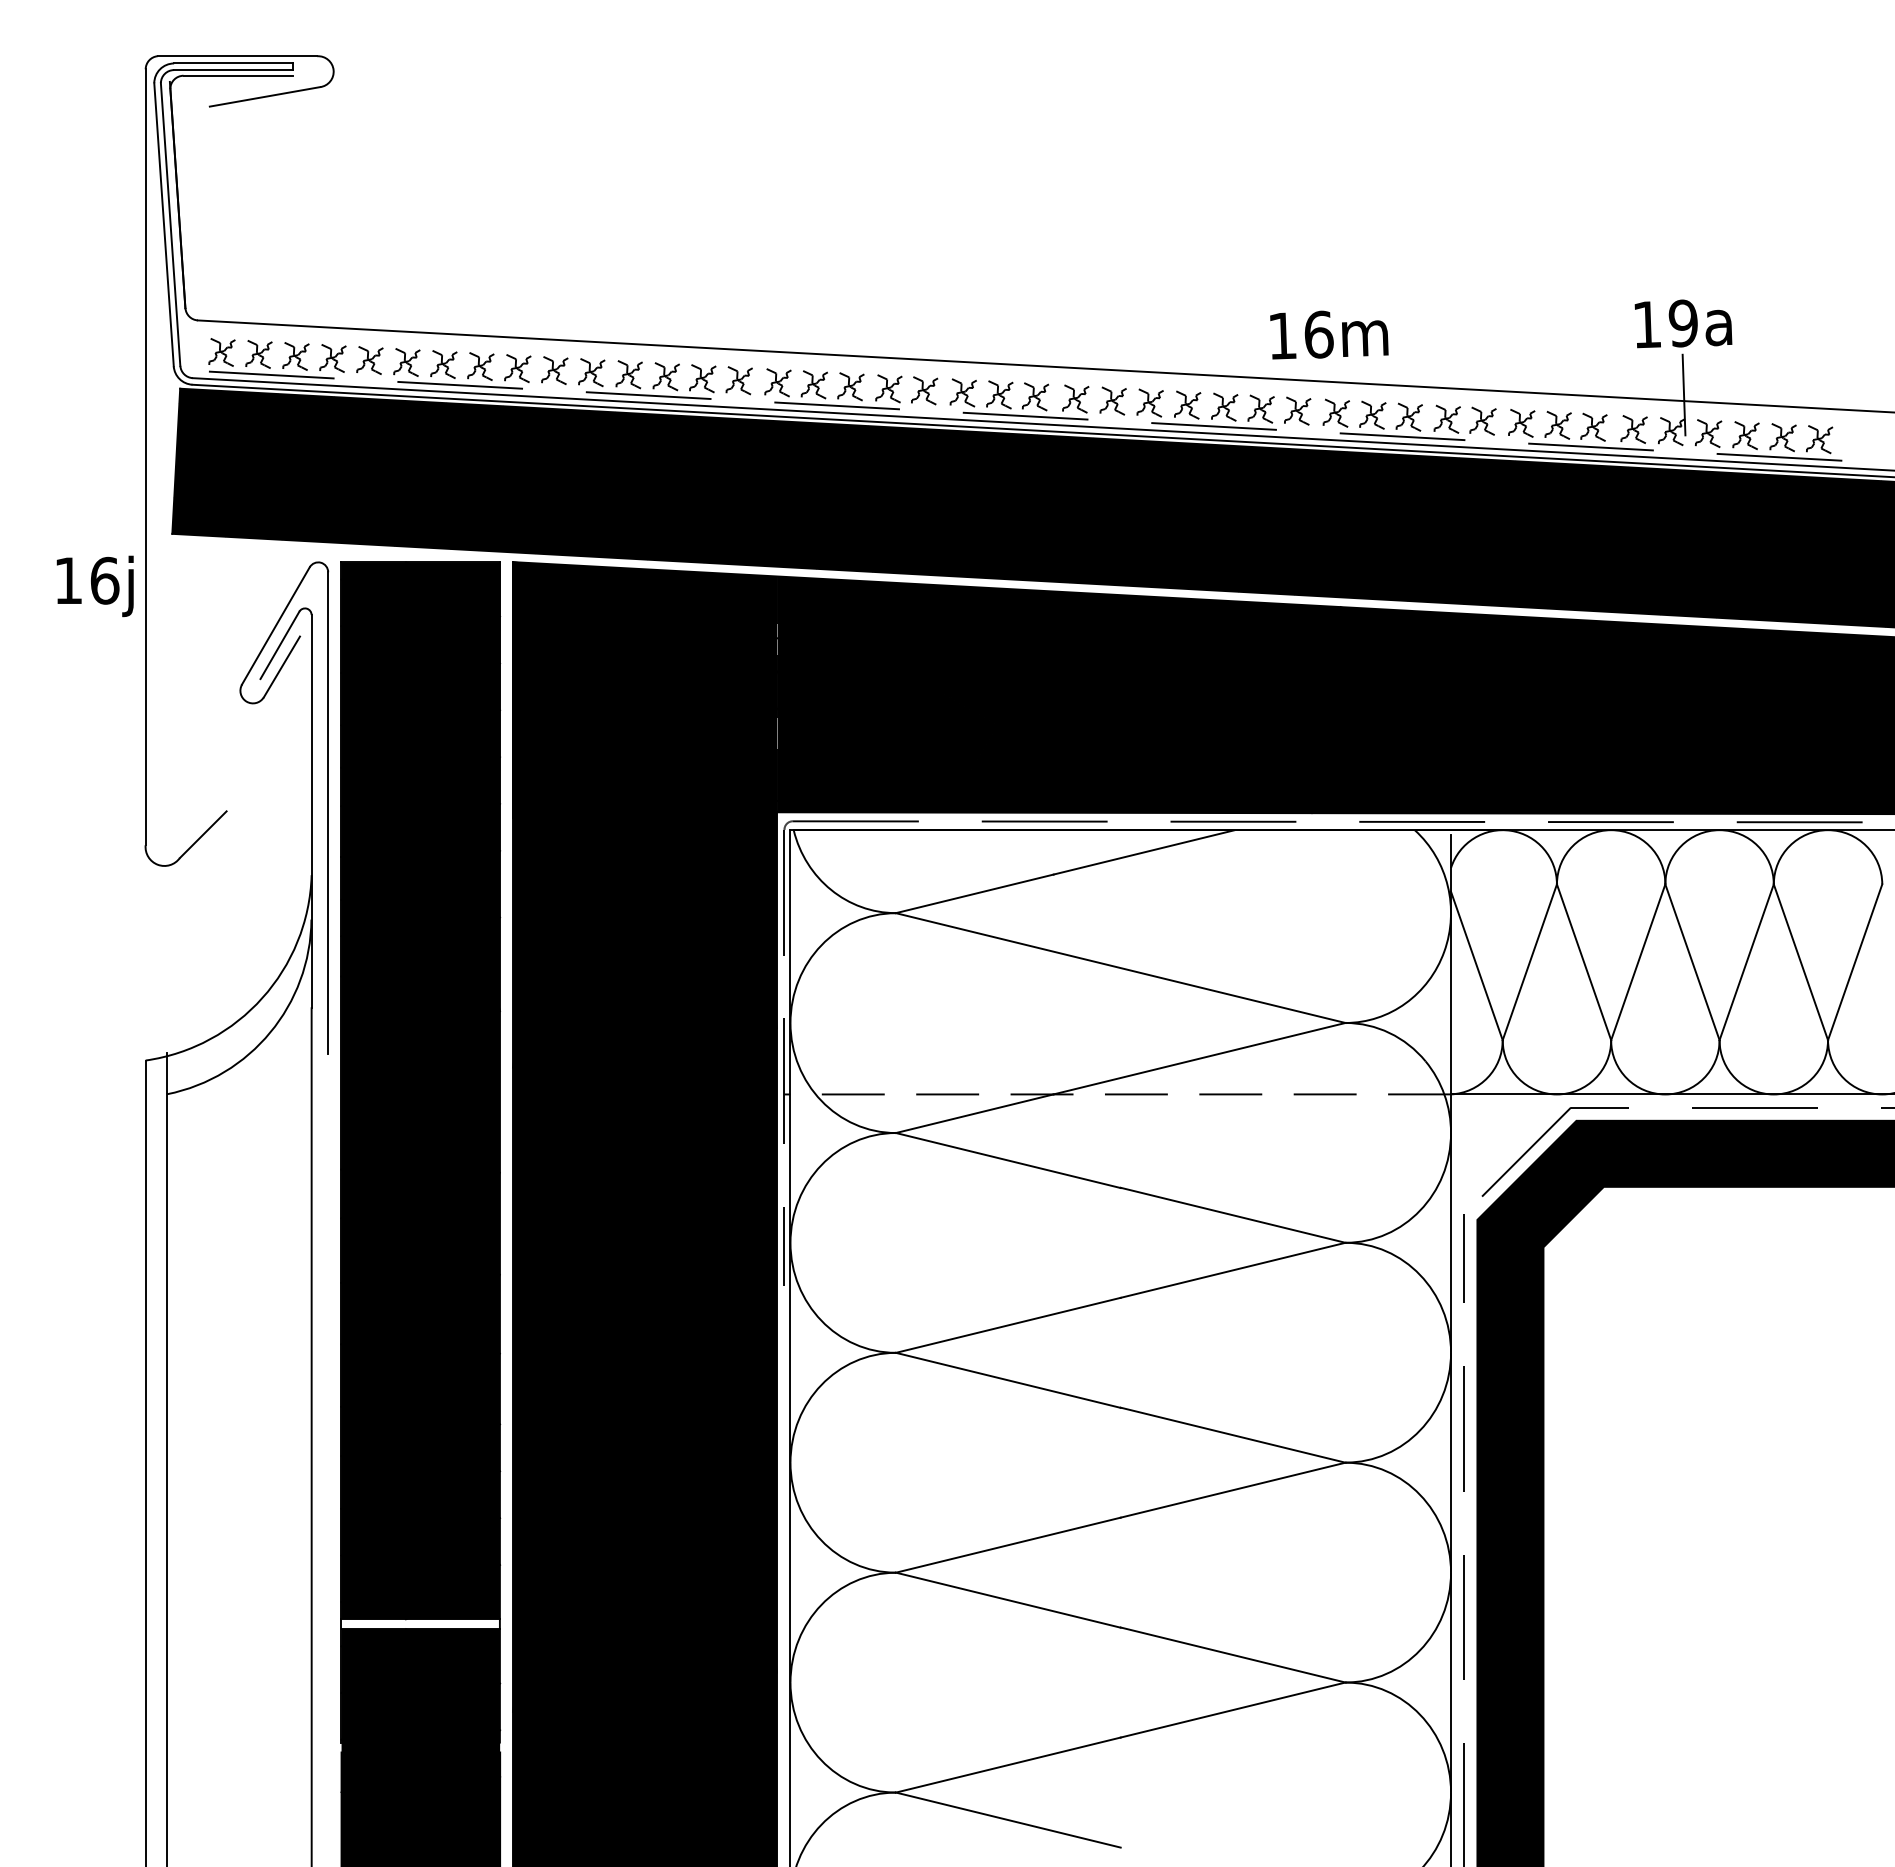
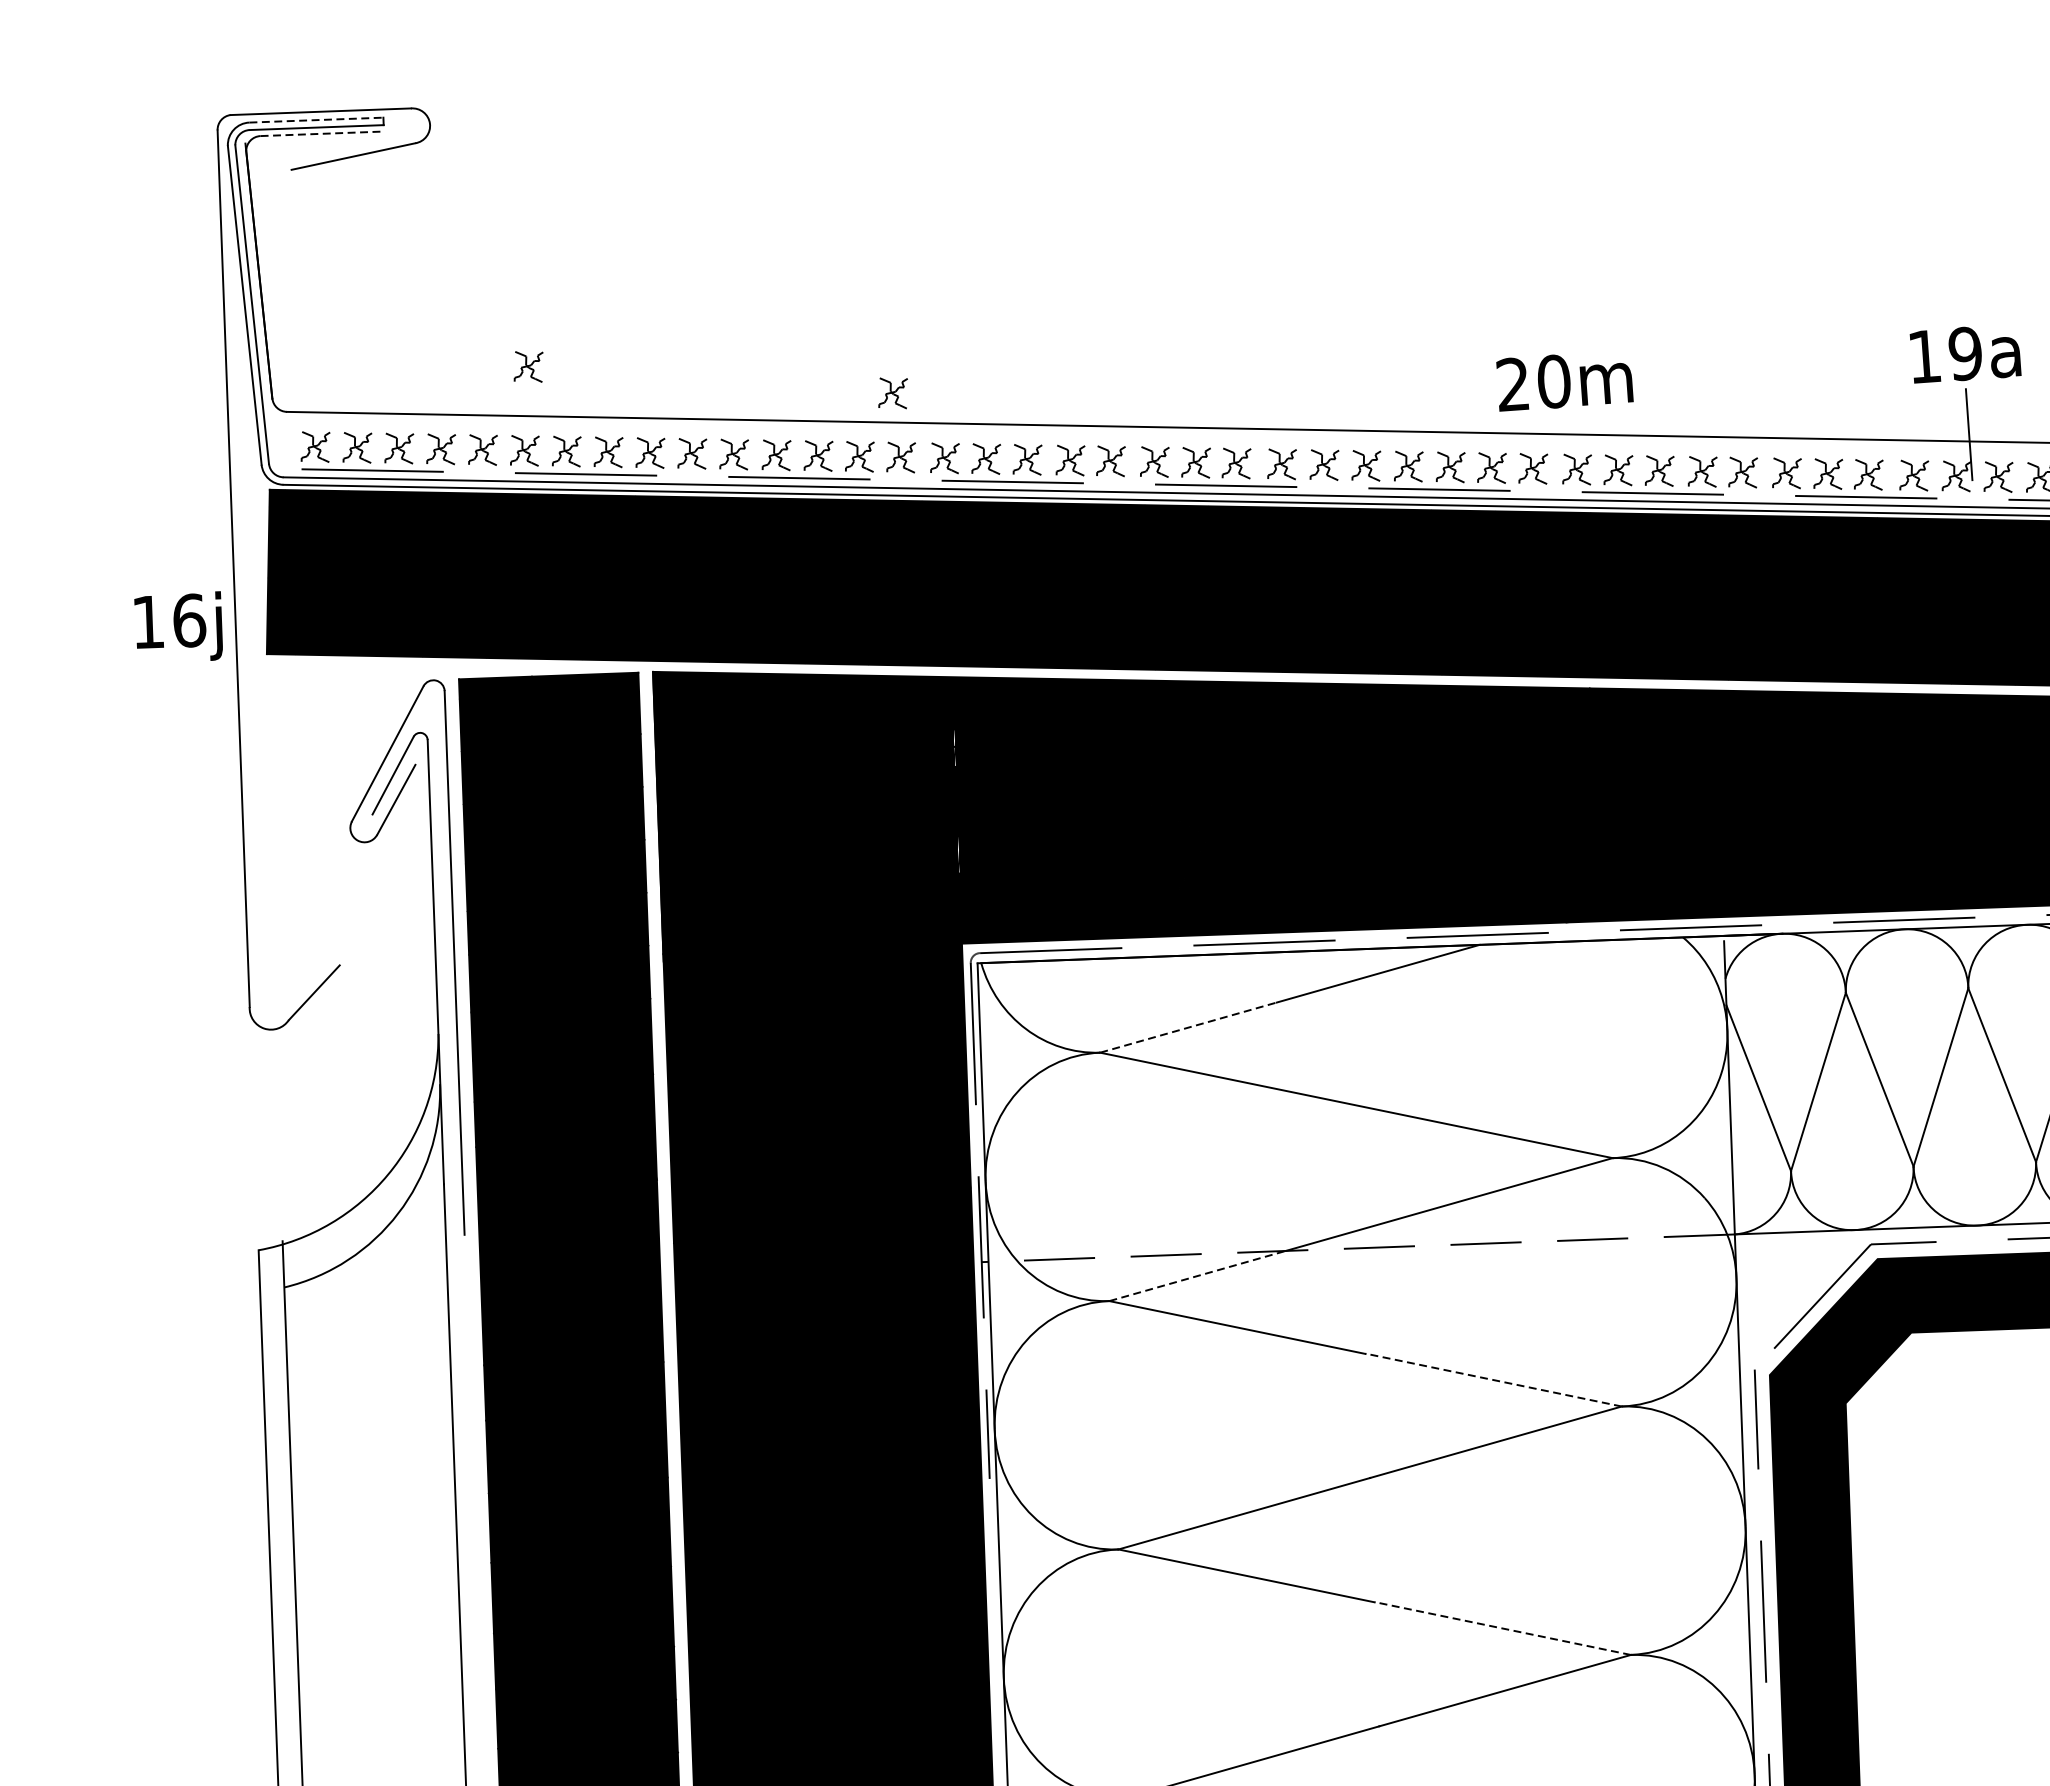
line: (233, 63) -> (316, 120), solid -> dashed
line: (238, 75) -> (322, 133), solid -> dashed
part: (412, 288) -> (528, 366), added
part: (733, 323) -> (892, 393), added
text: (1300, 334) -> (1533, 382), 16m -> 20m
text: (94, 586) -> (177, 627), moved
line: (975, 893) -> (1189, 1027), solid -> dashed
line: (975, 1113) -> (1198, 1275), solid -> dashed
line: (1233, 1215) -> (1494, 1380), solid -> dashed
line: (1233, 1435) -> (1503, 1628), solid -> dashed

